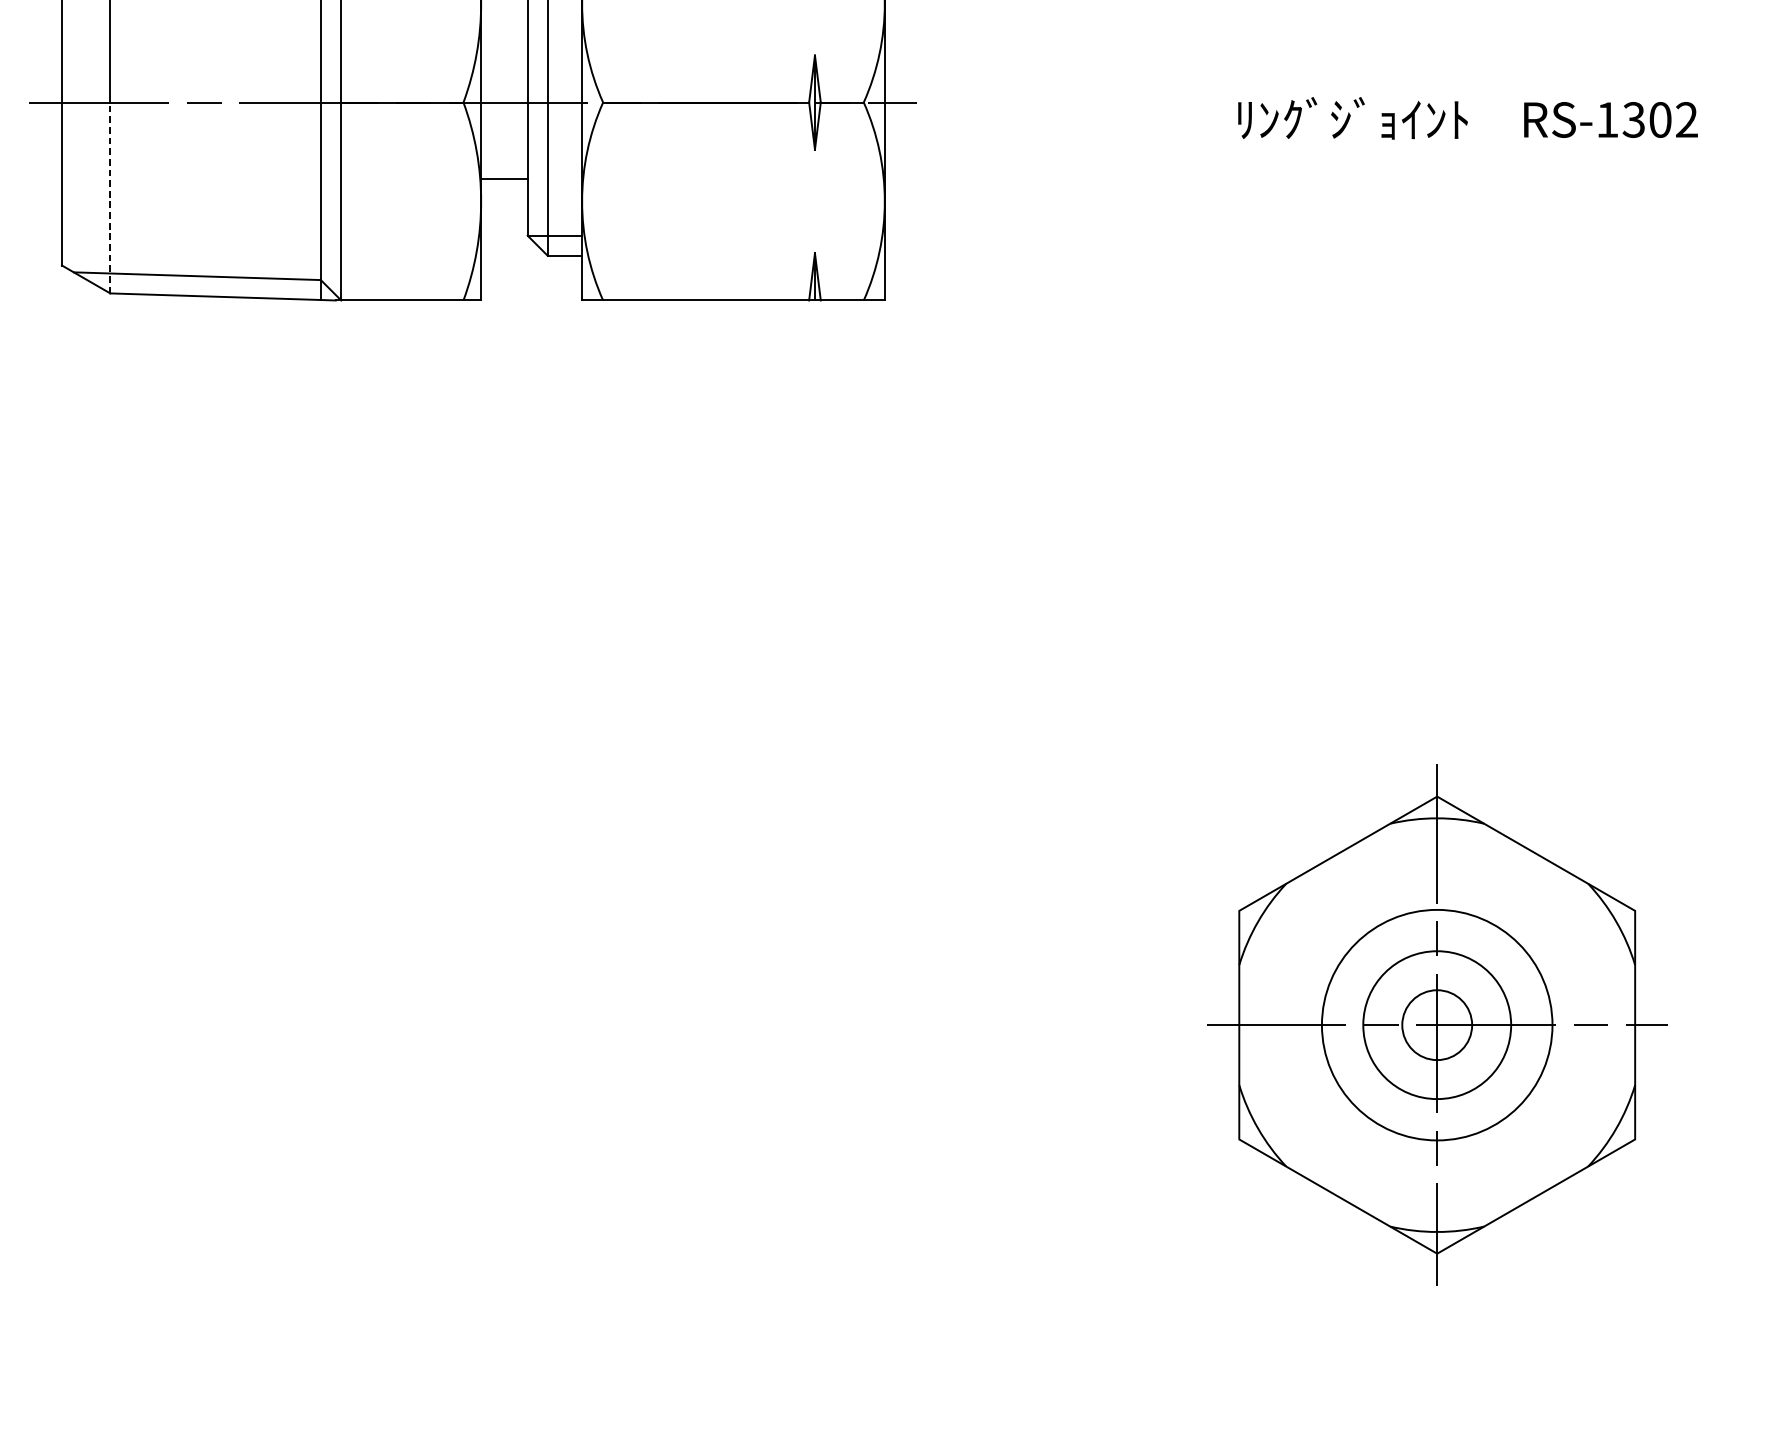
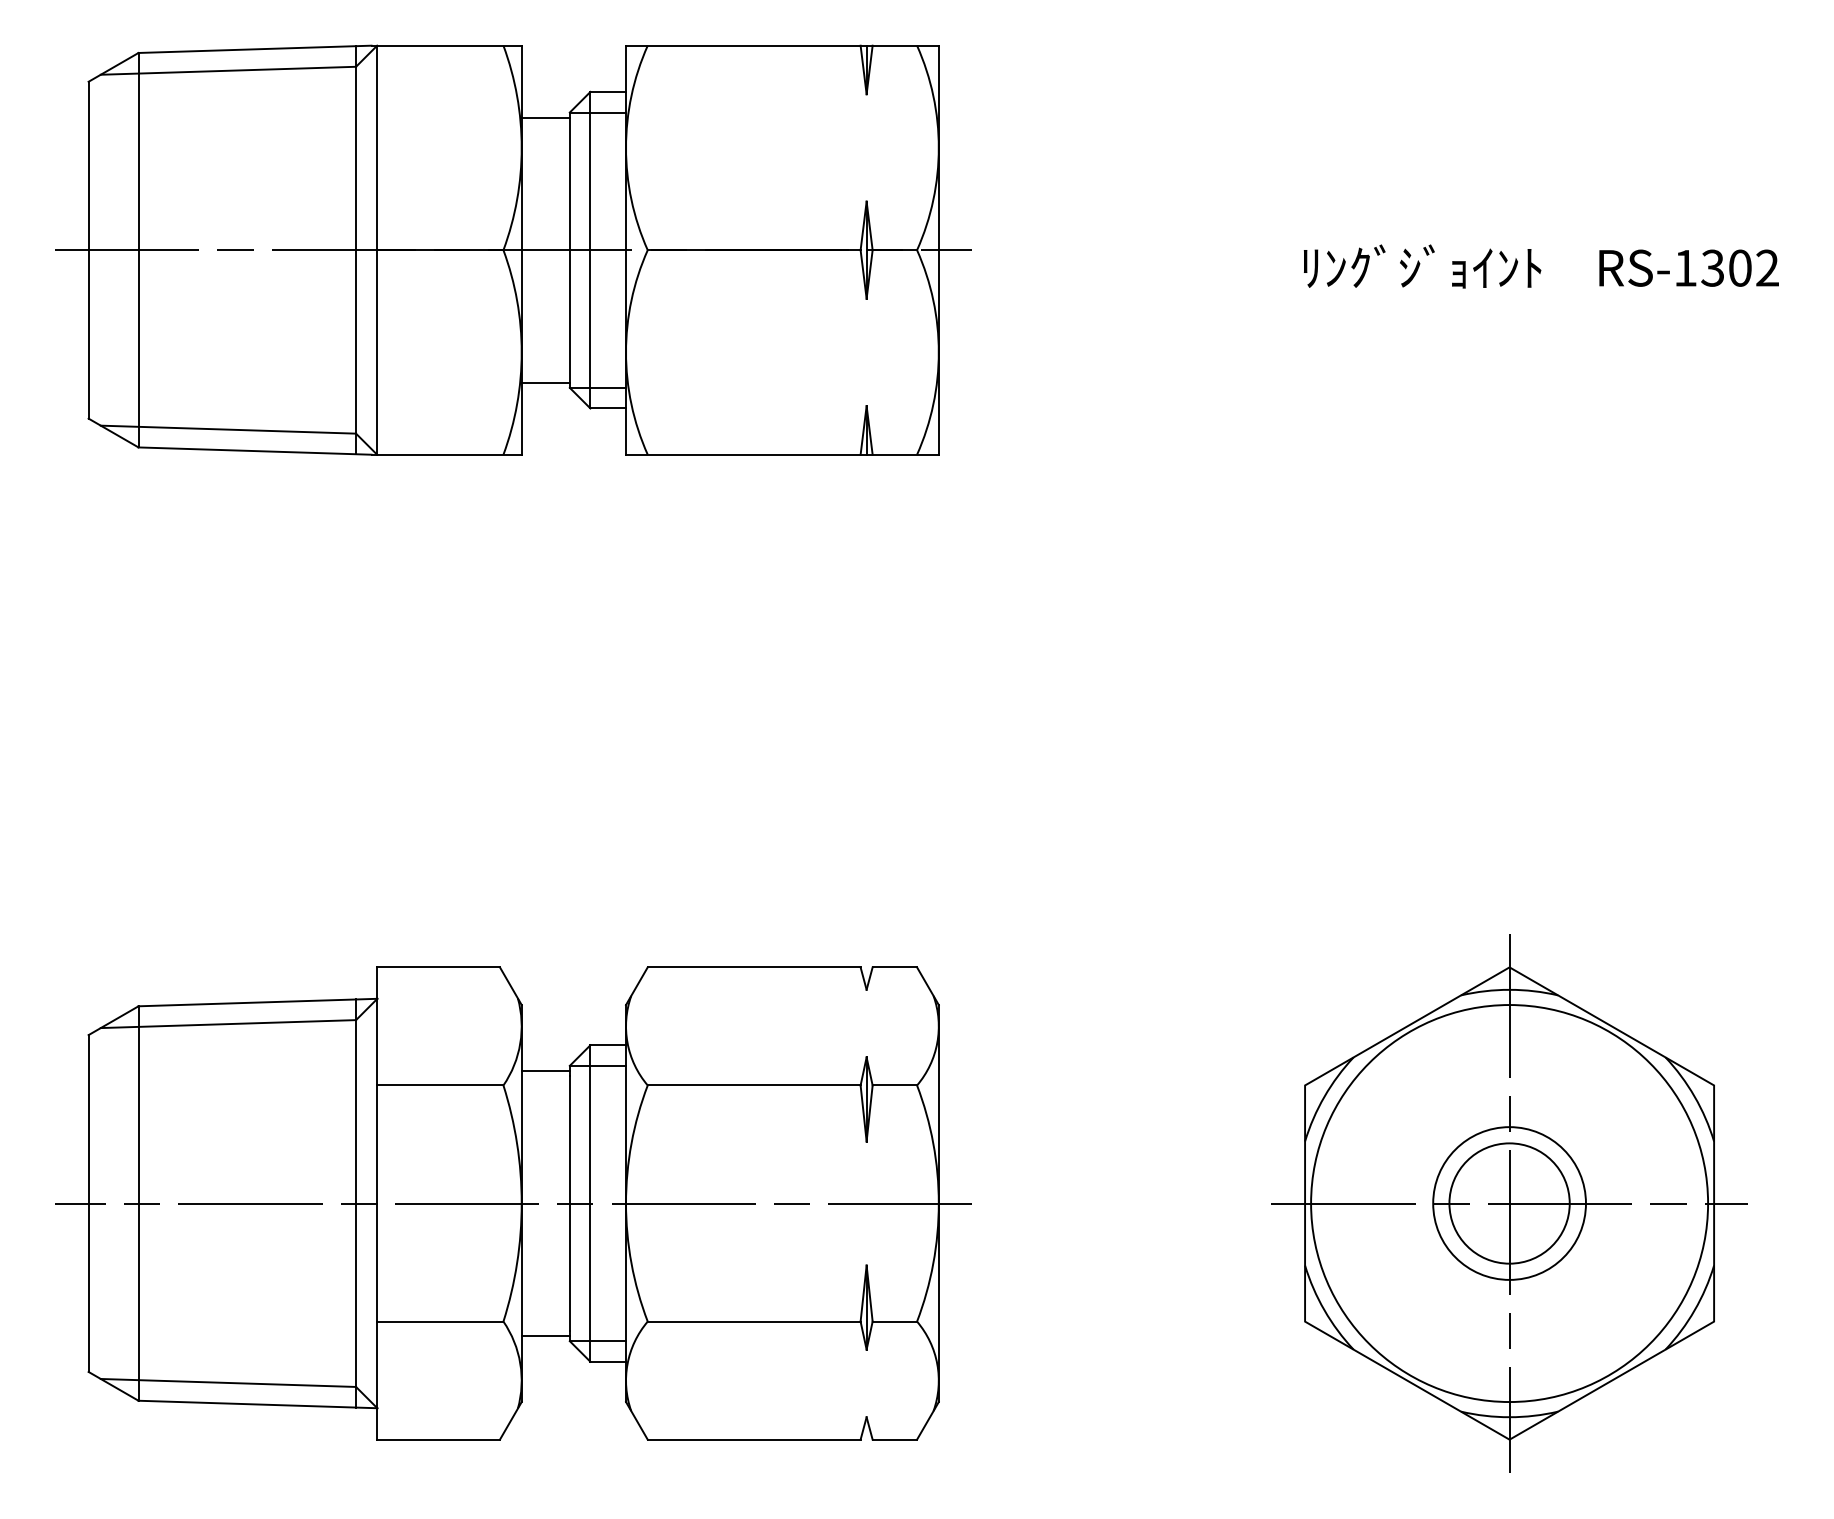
line: (504, 179) -> (545, 382), moved
line: (110, 197) -> (138, 348), dashed -> solid
part: (473, 1025) -> (513, 1203), added
circle: (1437, 1025) -> (1509, 1203), size x1.67
circle: (1437, 1025) -> (1509, 1203), size x1.67

